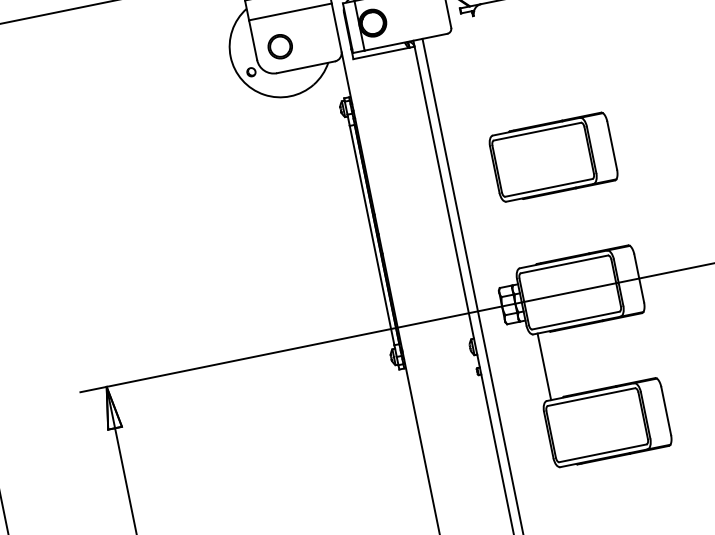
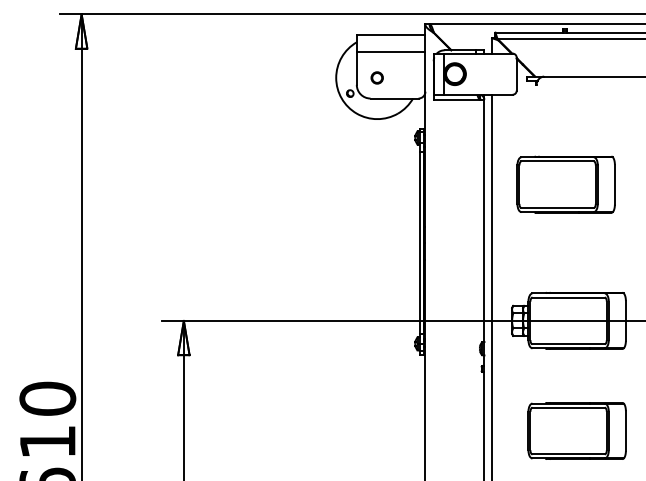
part: (279, 46) -> (376, 77), size x0.6
part: (552, 157) -> (565, 184), moved
line: (543, 366) -> (535, 375), removed

